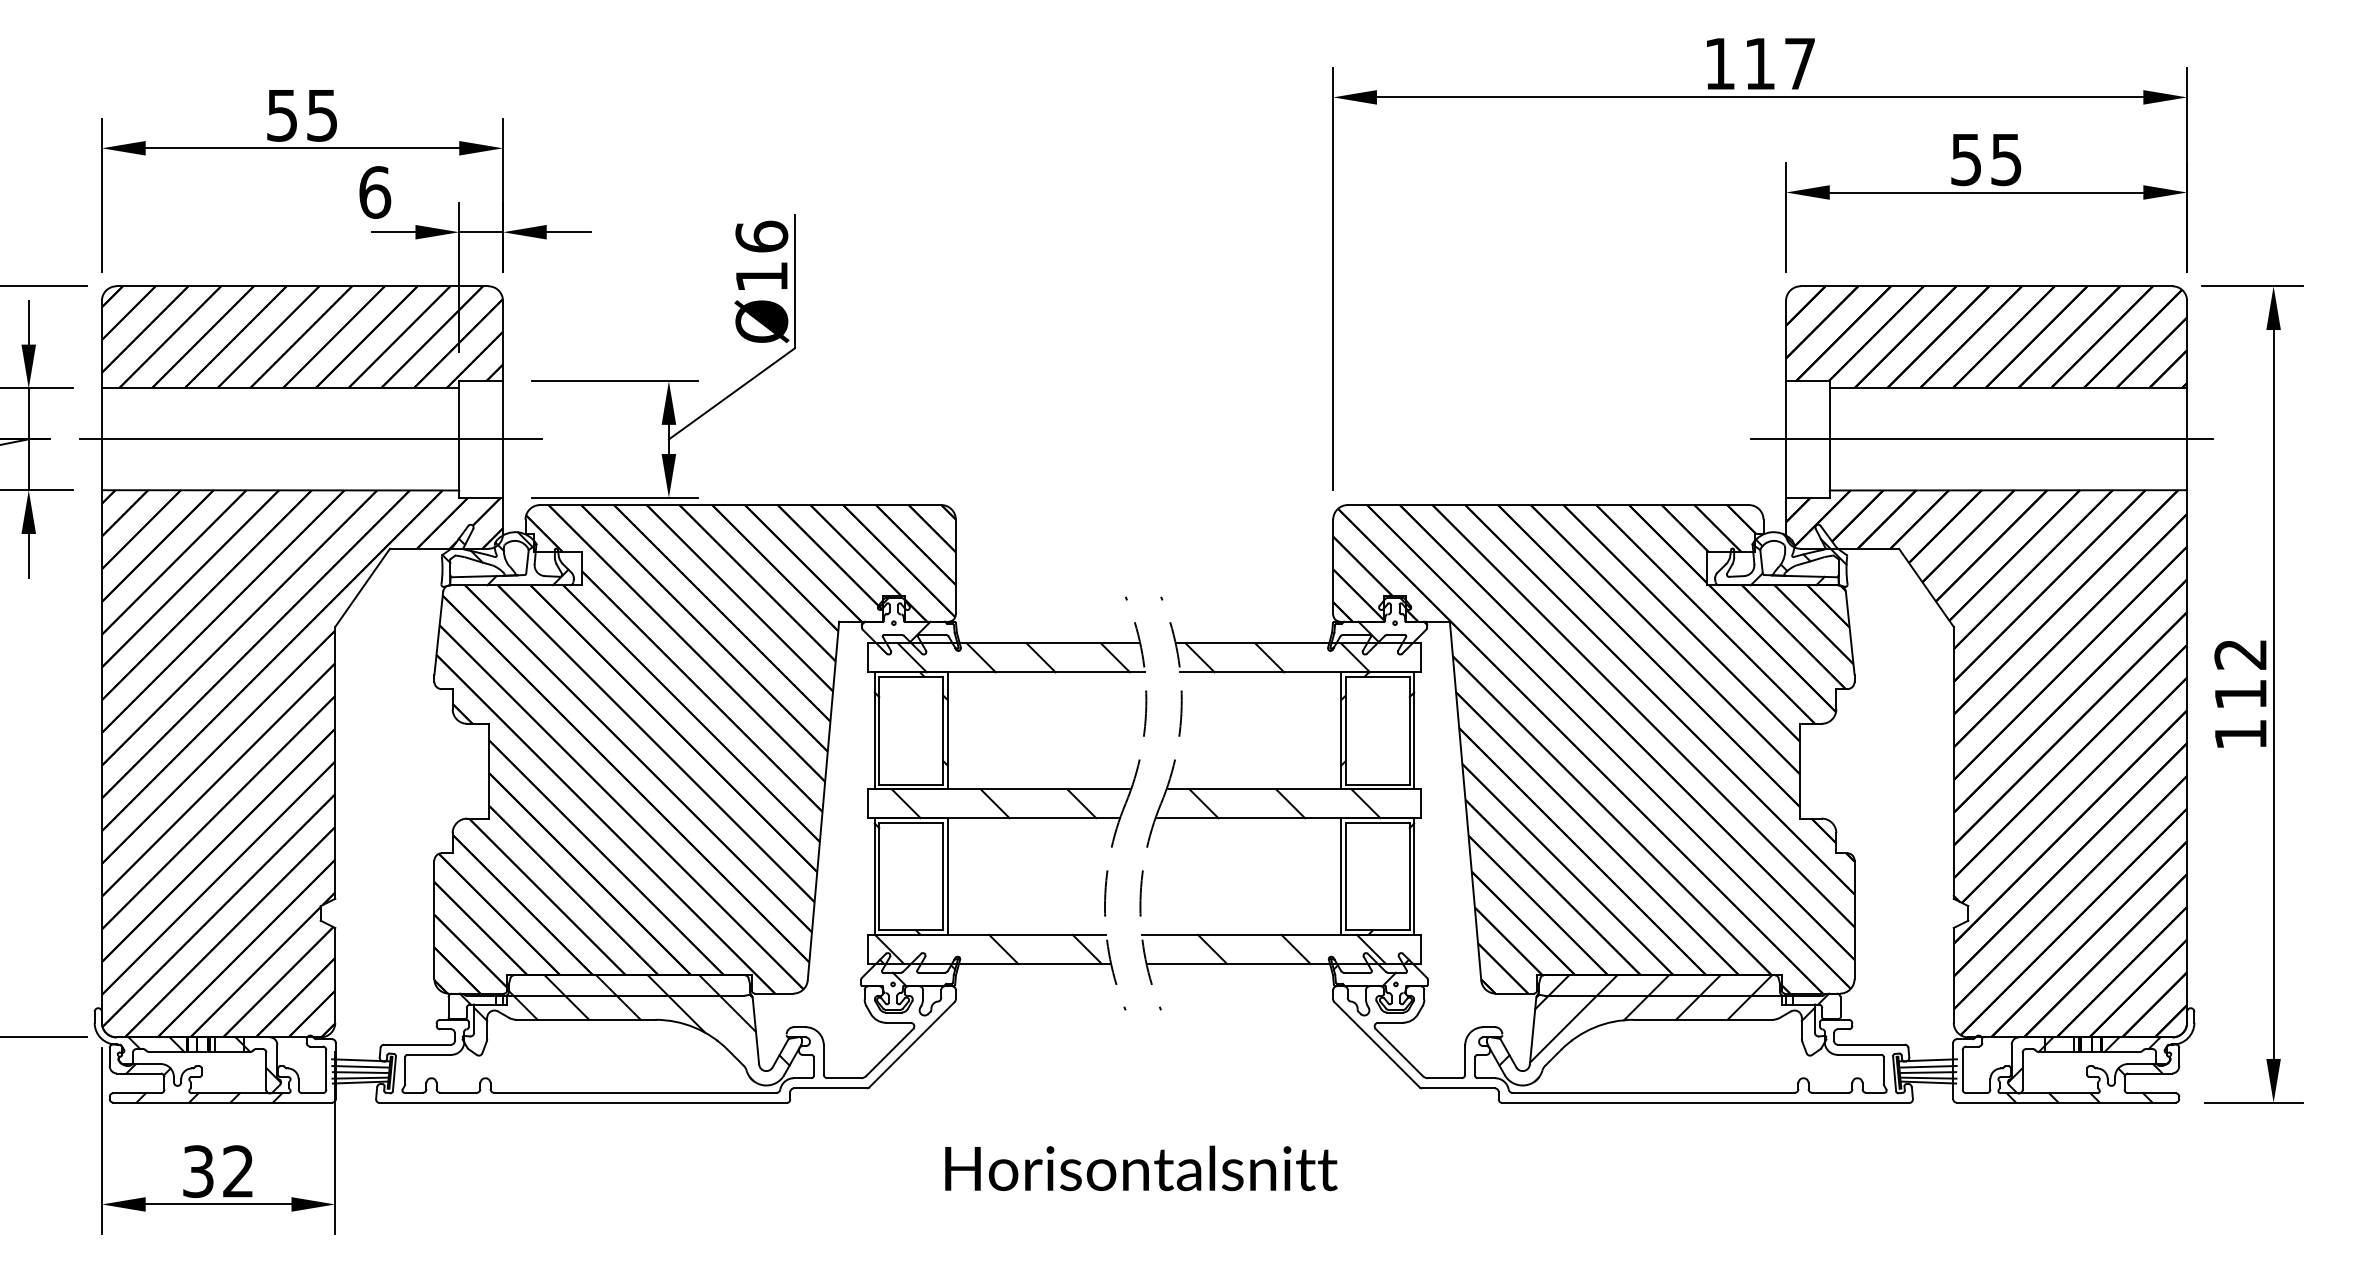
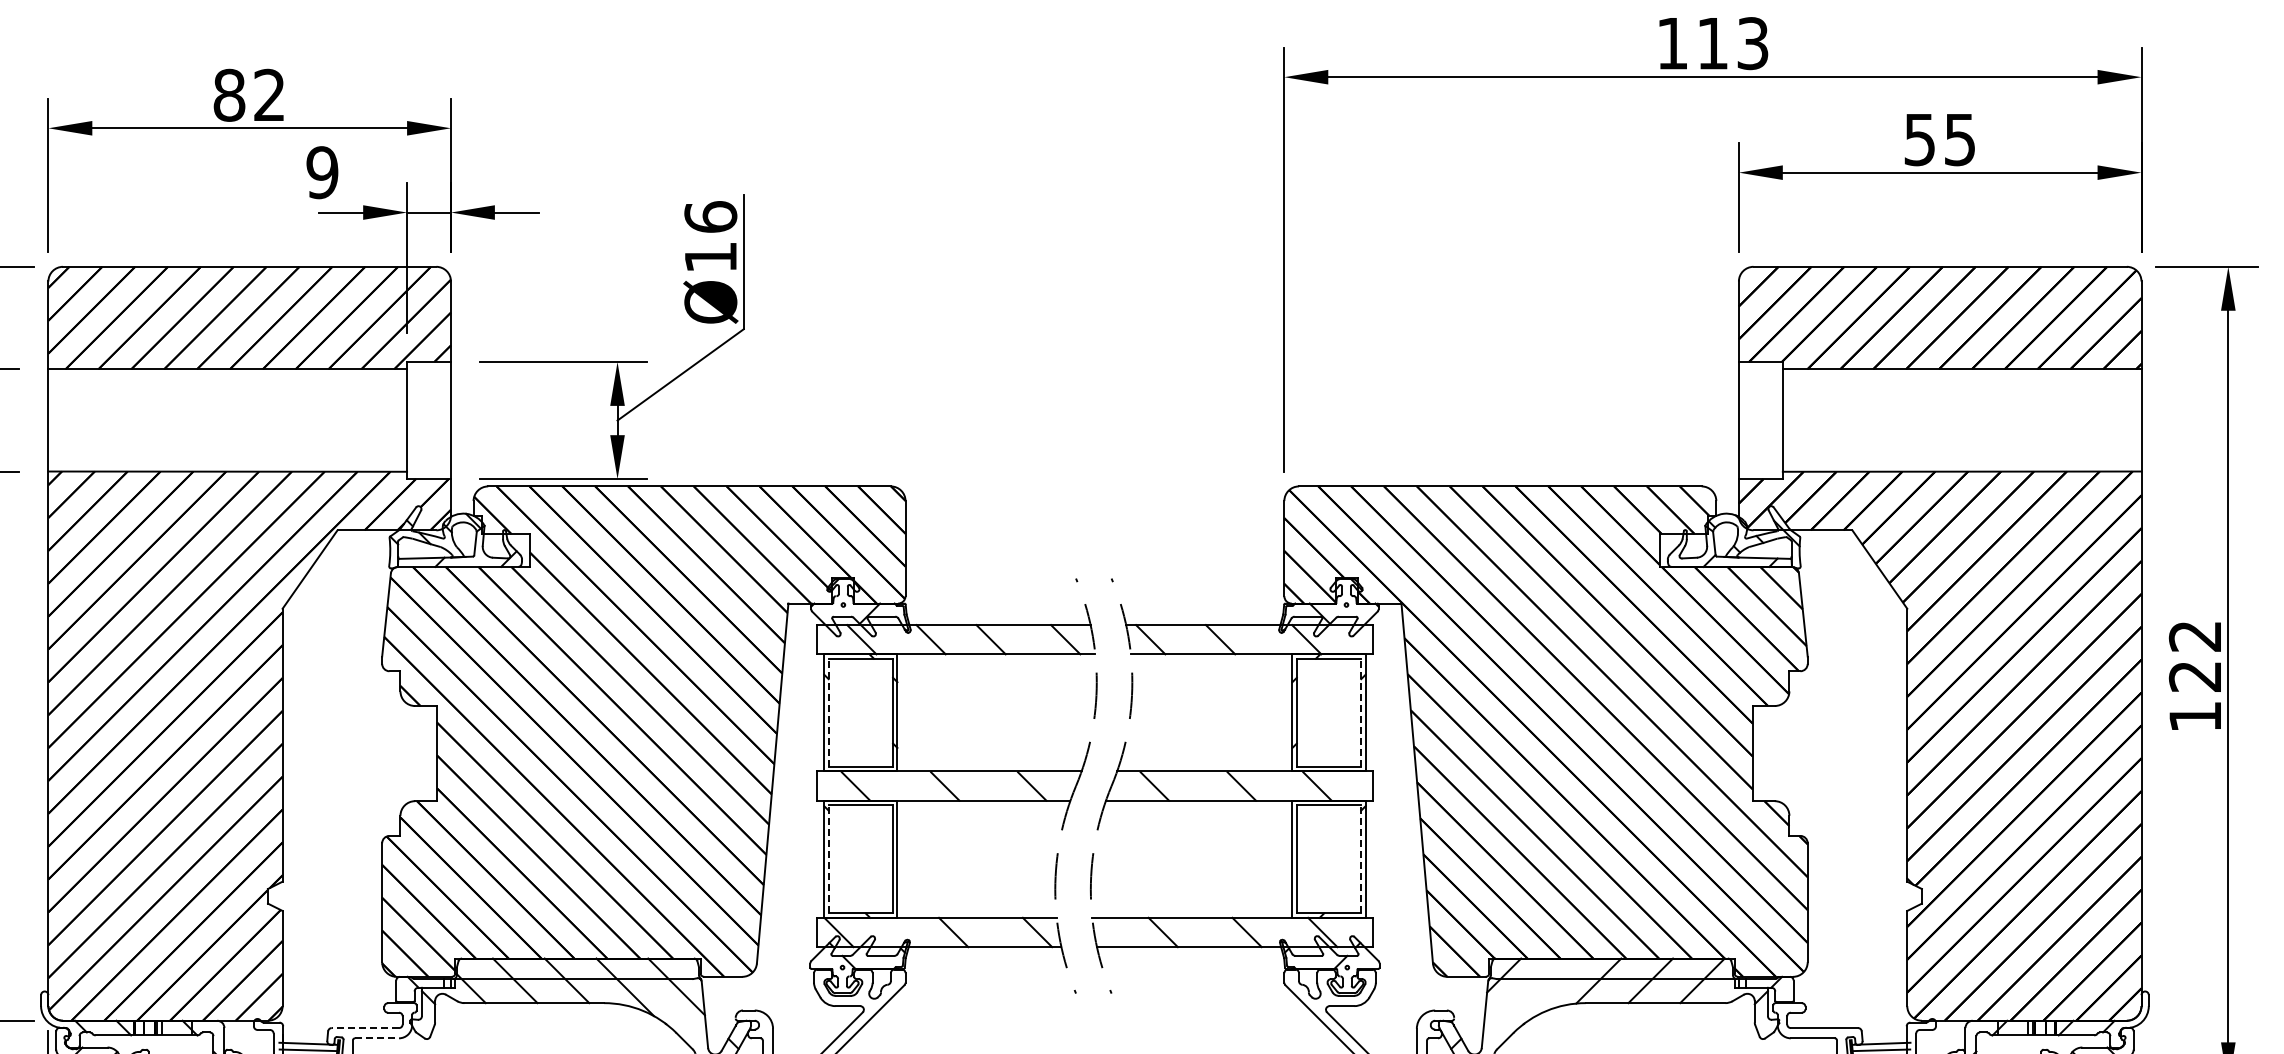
text: (1800, 63) -> (1753, 43), 117 -> 113
text: (301, 115) -> (248, 95), 55 -> 82
text: (375, 192) -> (323, 172), 6 -> 9
line: (310, 439) -> (257, 420), removed
line: (1981, 439) -> (1935, 420), removed
text: (2240, 694) -> (2195, 676), 112 -> 122
line: (879, 730) -> (828, 712), solid -> dashed
line: (1409, 730) -> (1360, 712), solid -> dashed
line: (879, 876) -> (828, 859), solid -> dashed
line: (1409, 876) -> (1360, 859), solid -> dashed
line: (1573, 1018) -> (1525, 1001), removed
line: (417, 1044) -> (365, 1027), solid -> dashed
line: (429, 1054) -> (377, 1037), solid -> dashed

